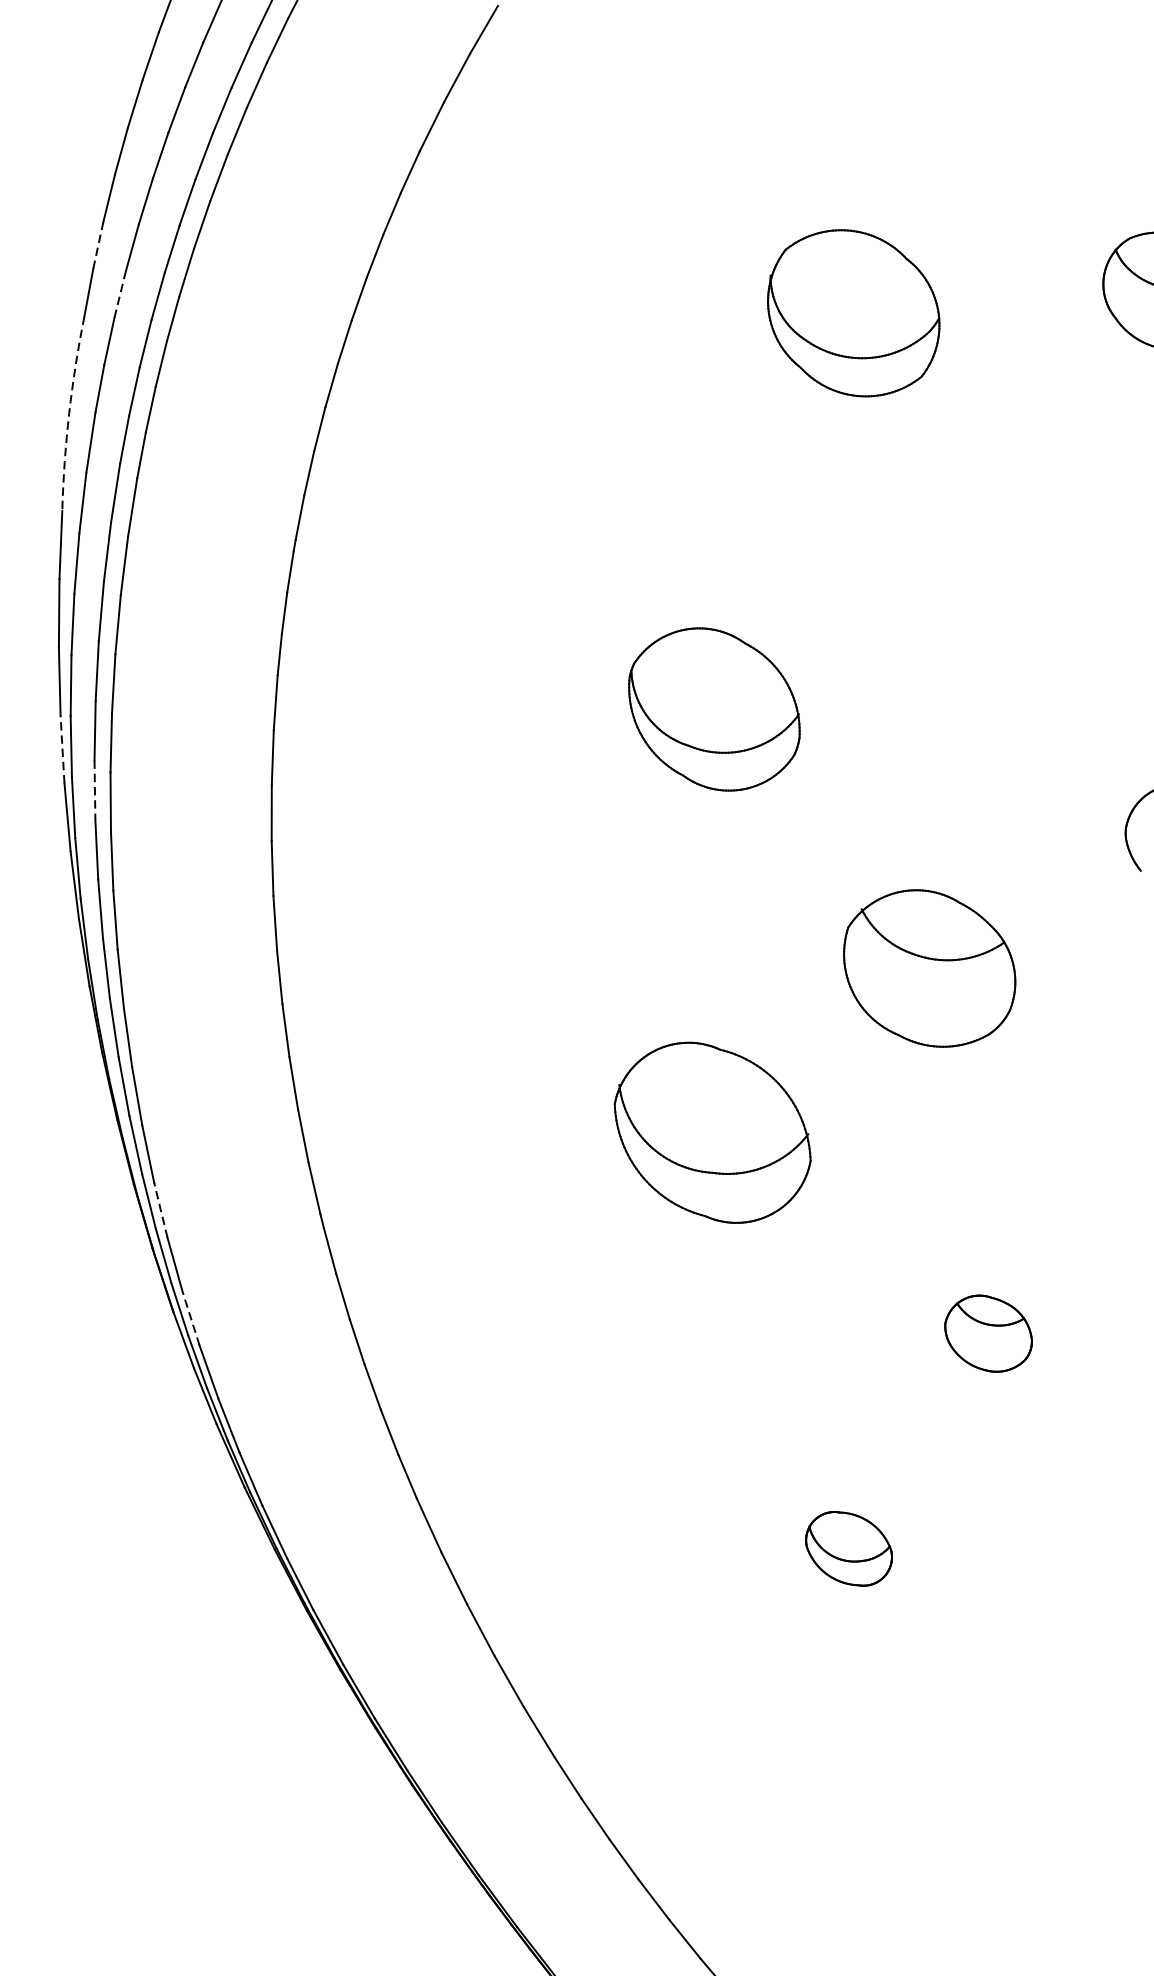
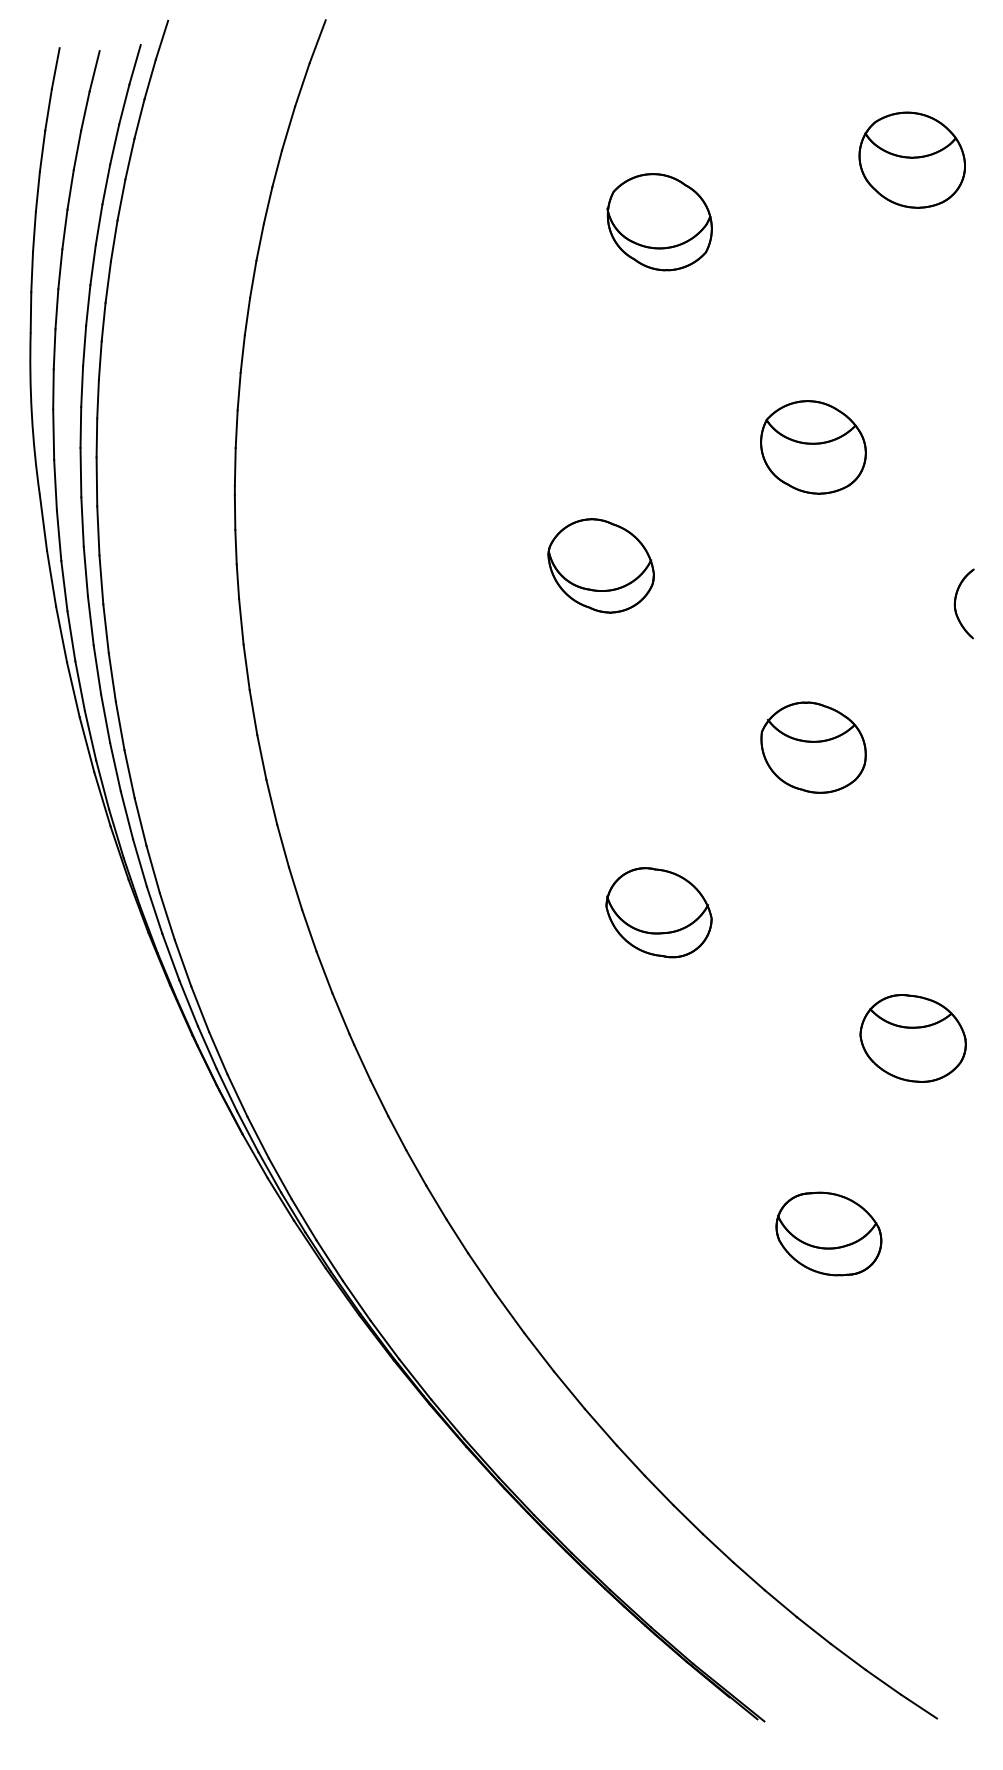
line: (98, 245) -> (32, 272), dashed -> solid
line: (119, 294) -> (56, 309), dashed -> solid
part: (853, 313) -> (659, 222), size x0.71
arc: (68, 413) -> (31, 413), dashed -> solid
part: (990, 612) -> (813, 447), added
part: (713, 708) -> (600, 565), size x0.71
line: (62, 749) -> (73, 689), dashed -> solid
line: (94, 790) -> (105, 718), dashed -> solid
part: (929, 968) -> (813, 747), size x0.71
part: (711, 1132) -> (658, 912), size x0.62
line: (161, 1209) -> (218, 1052), dashed -> solid
line: (191, 1318) -> (258, 1137), dashed -> solid
part: (987, 1333) -> (912, 1038), size x1.43
part: (848, 1548) -> (828, 1233), size x1.43

